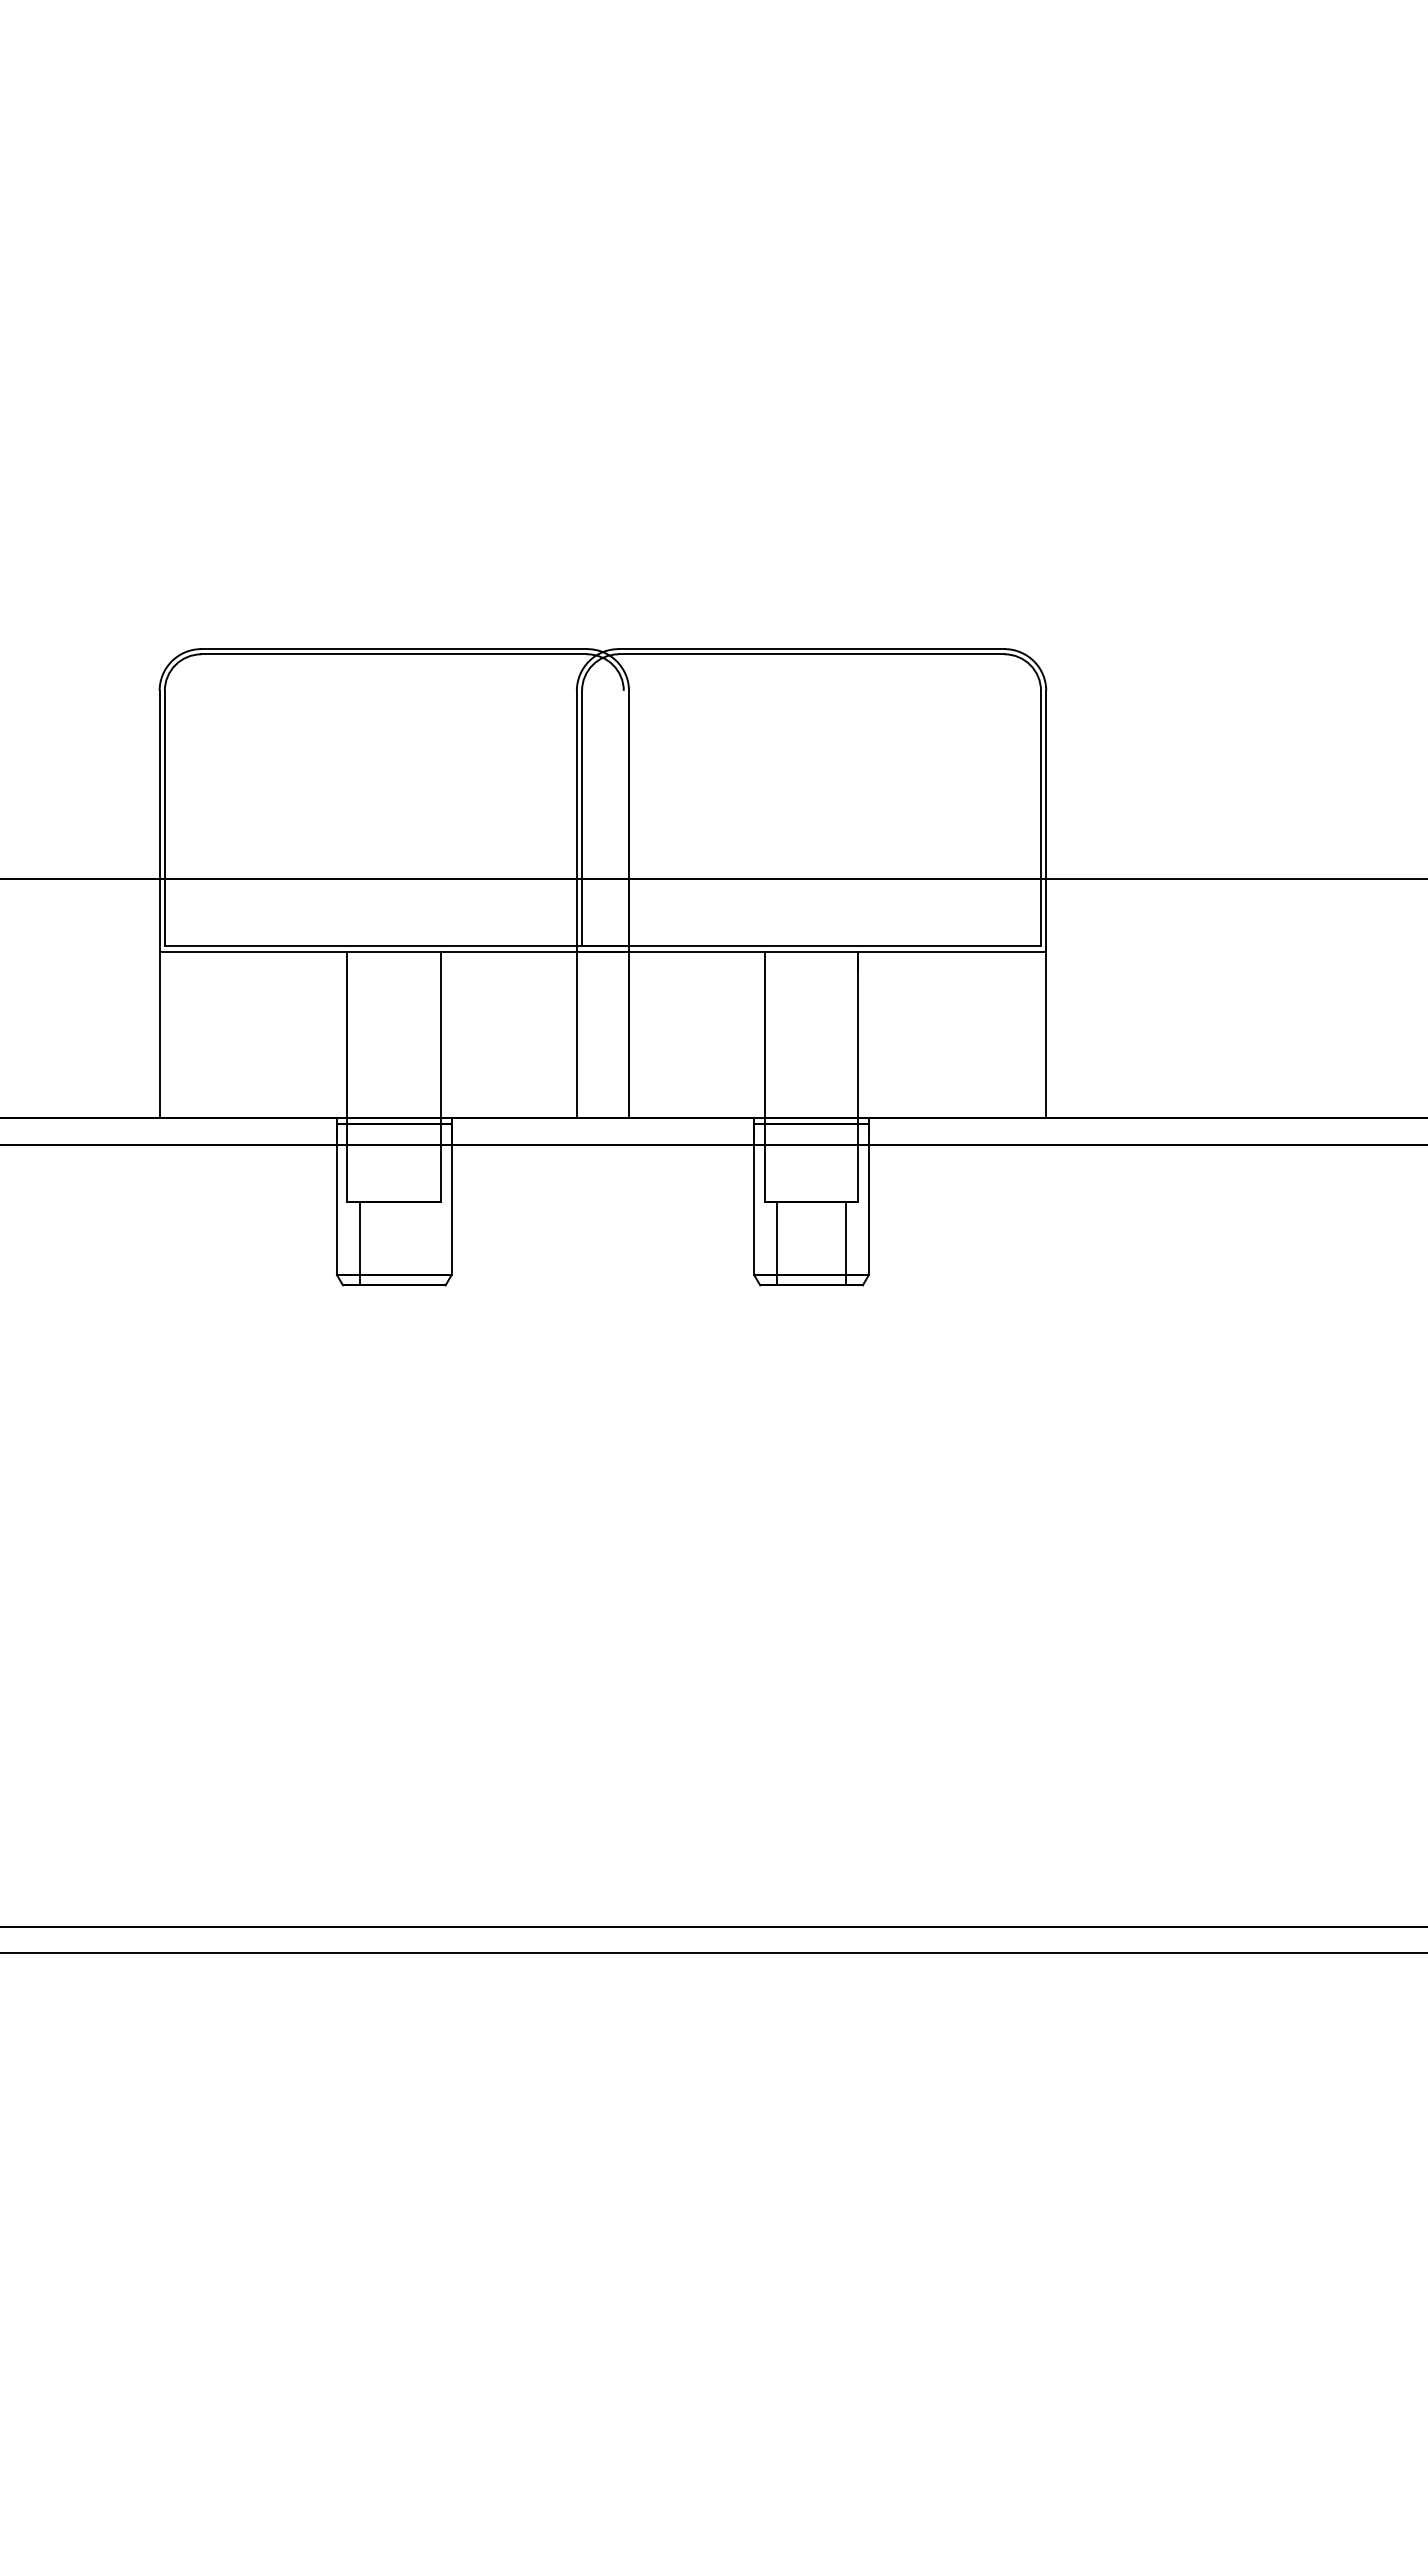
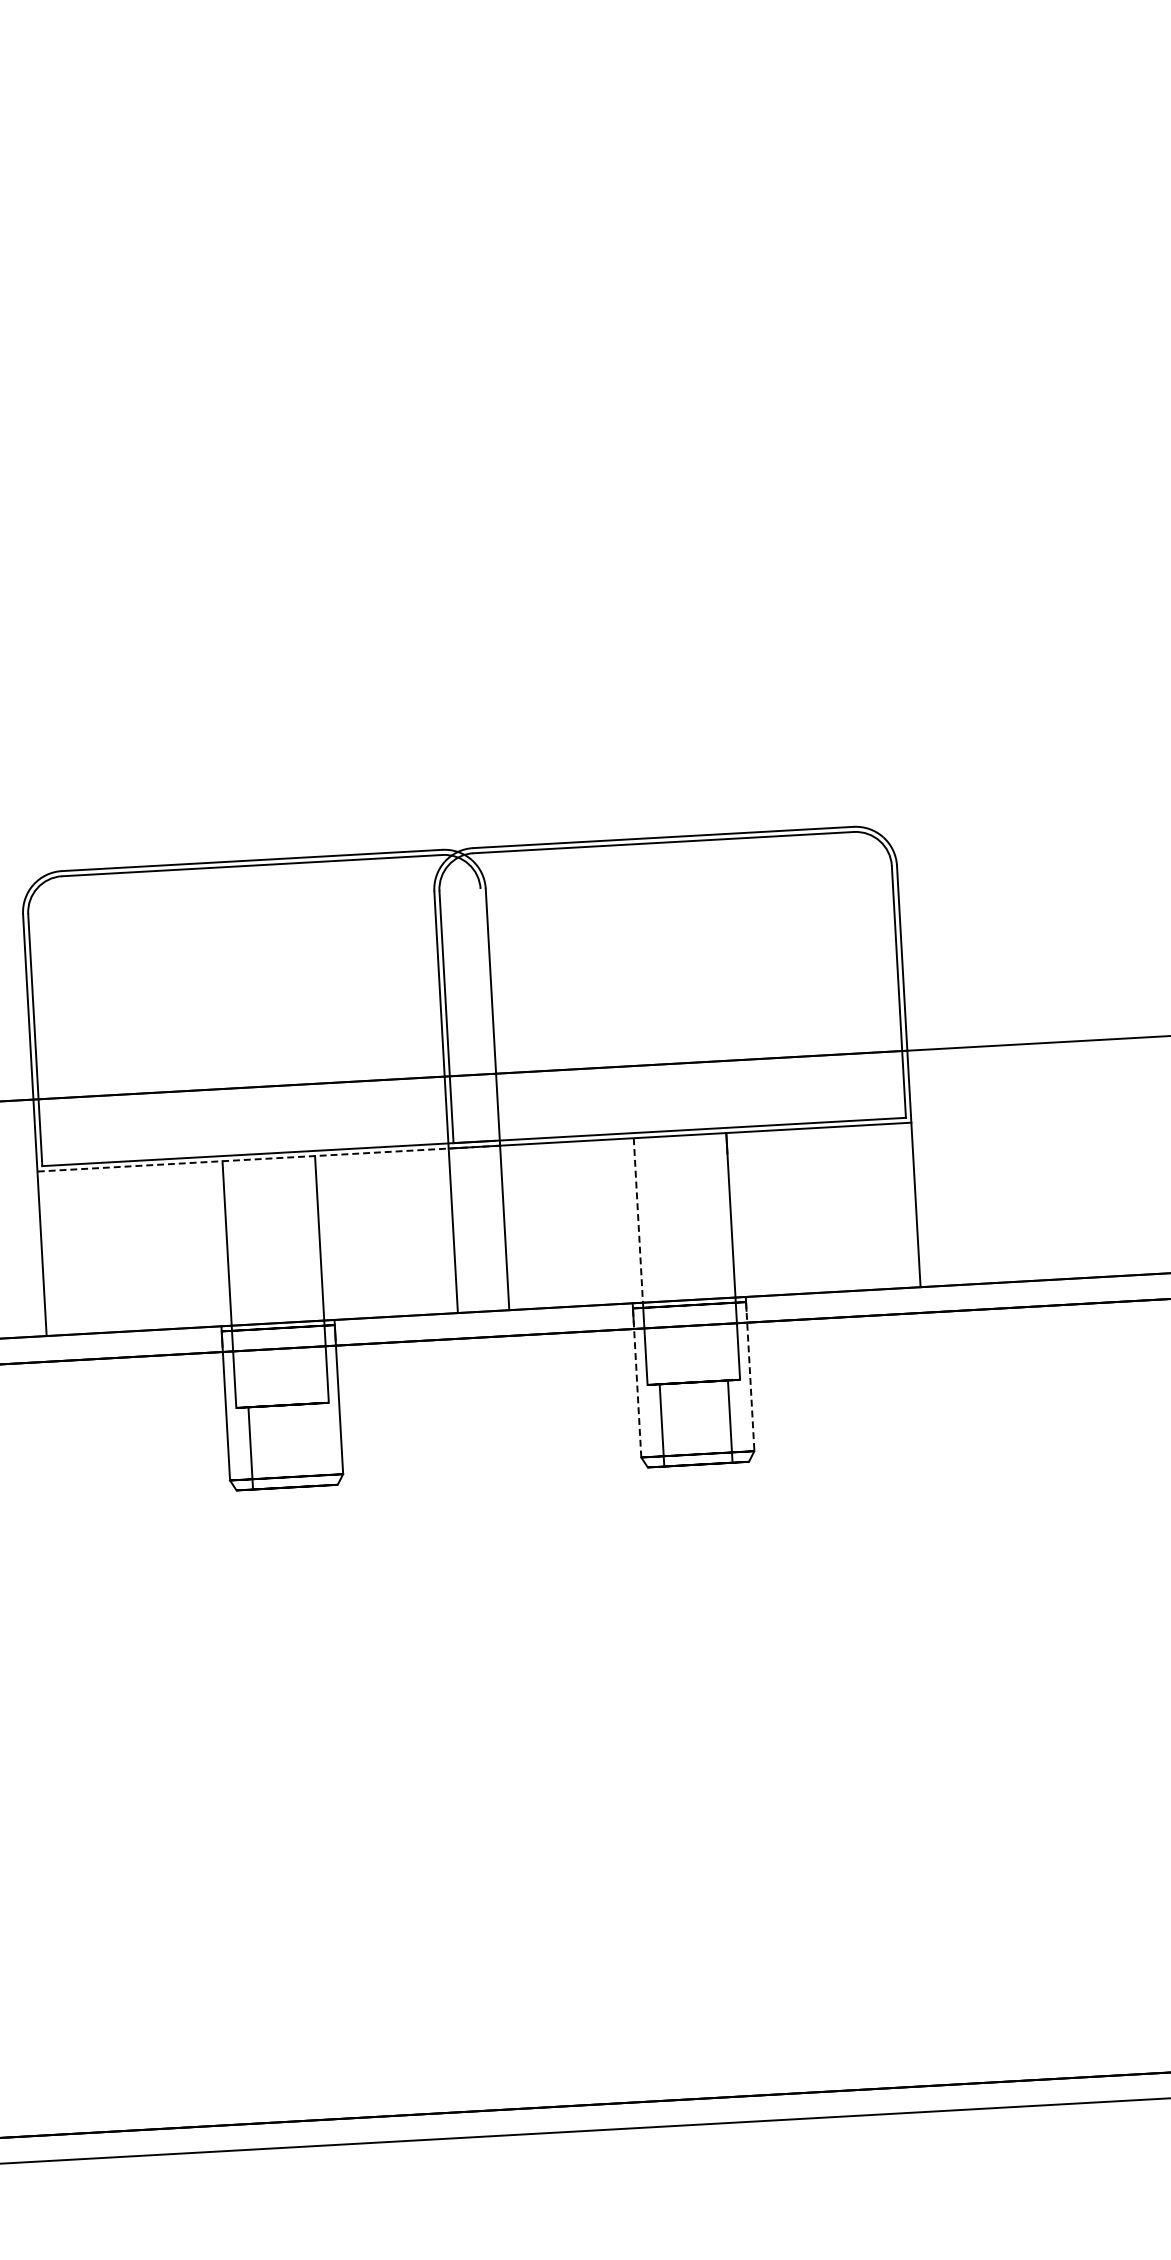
line: (394, 951) -> (268, 1158), solid -> dashed
line: (764, 1035) -> (638, 1220), solid -> dashed
line: (754, 1199) -> (637, 1383), solid -> dashed
line: (868, 1199) -> (749, 1376), solid -> dashed

